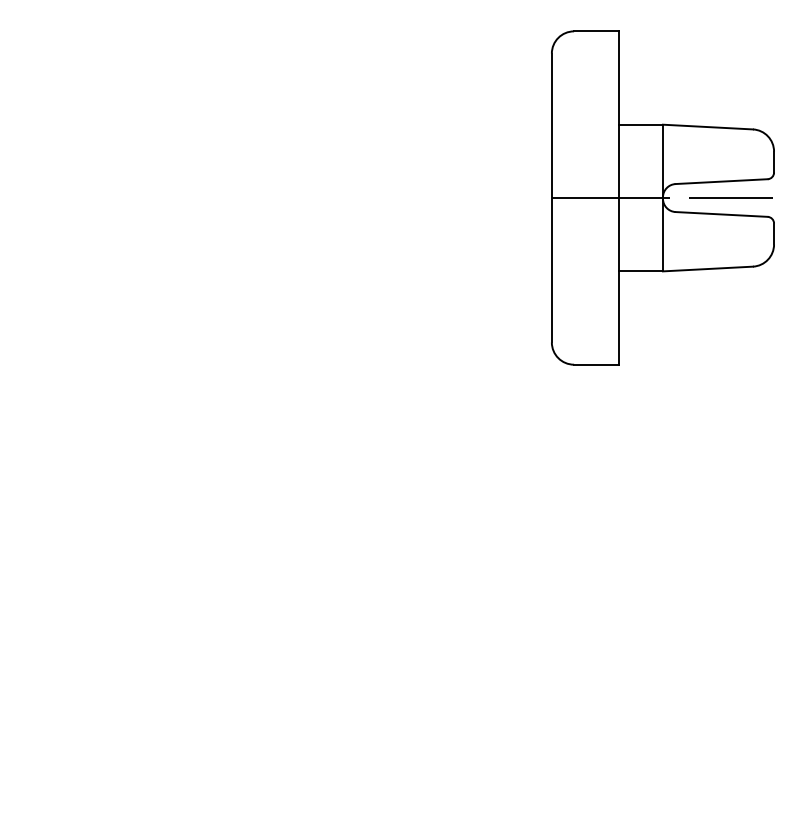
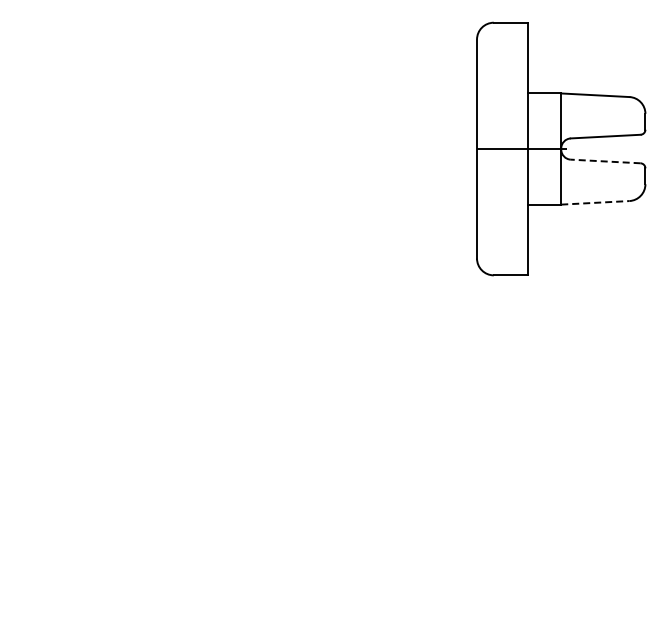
line: (730, 198) -> (612, 149), removed
line: (721, 214) -> (605, 161), solid -> dashed
line: (708, 268) -> (595, 202), solid -> dashed

